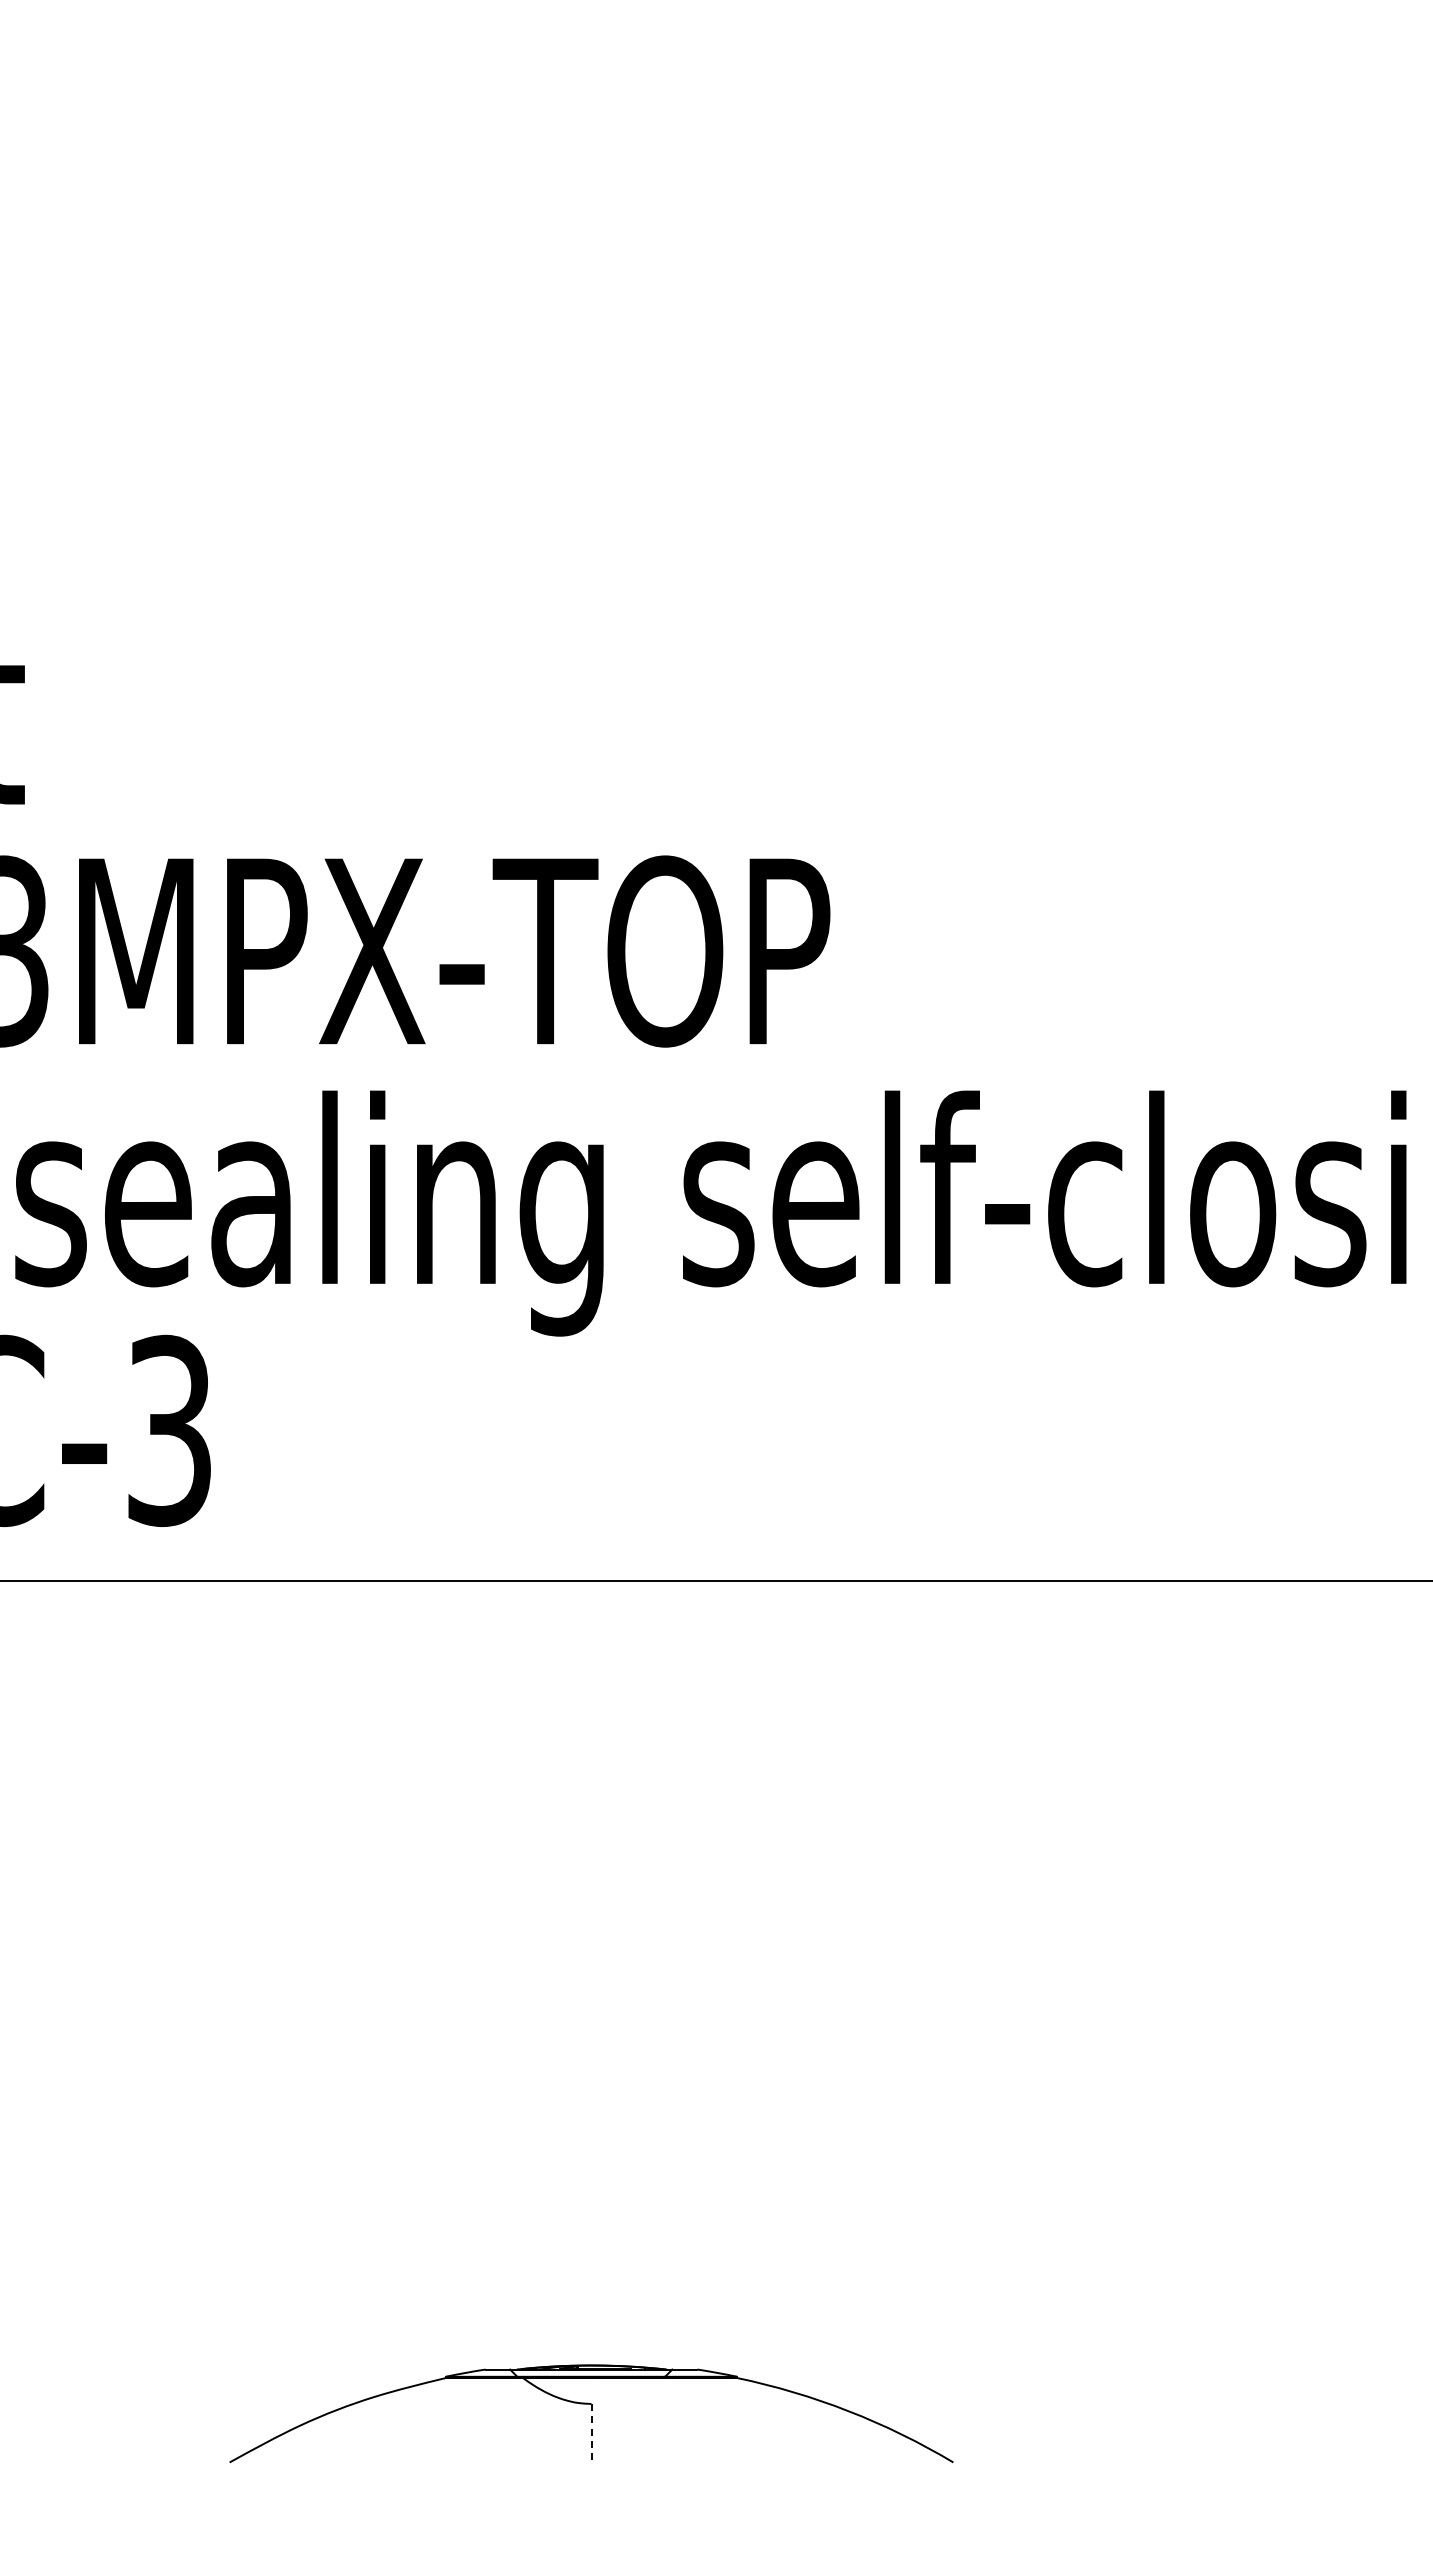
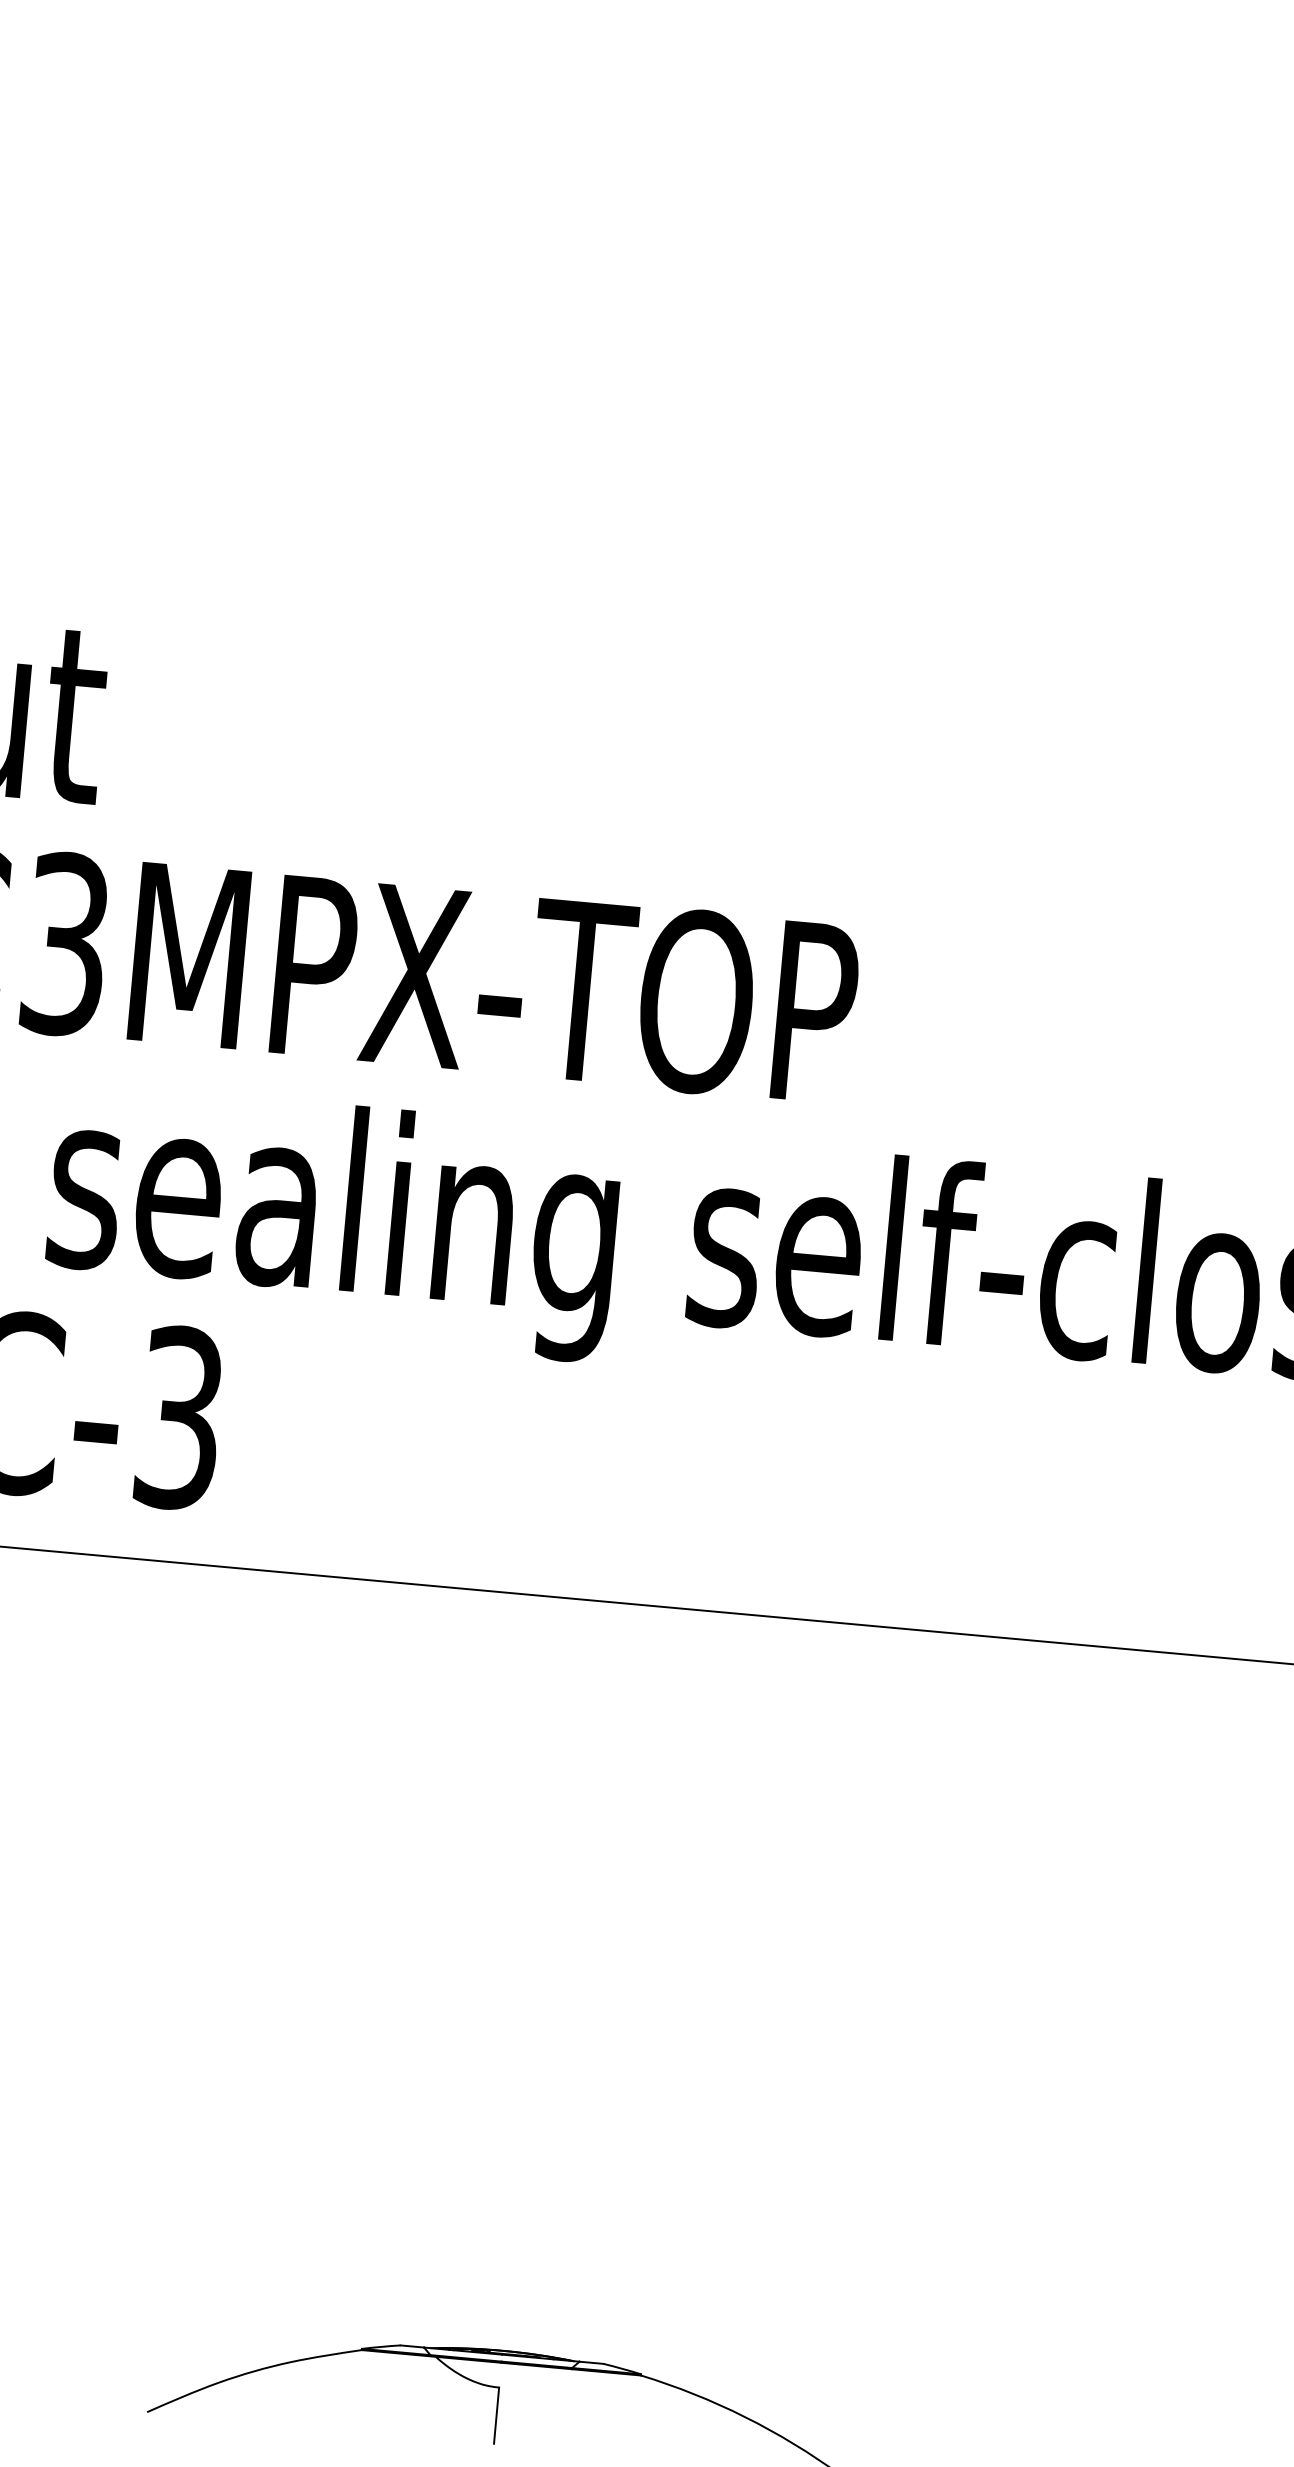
line: (591, 2433) -> (496, 2415), dashed -> solid

